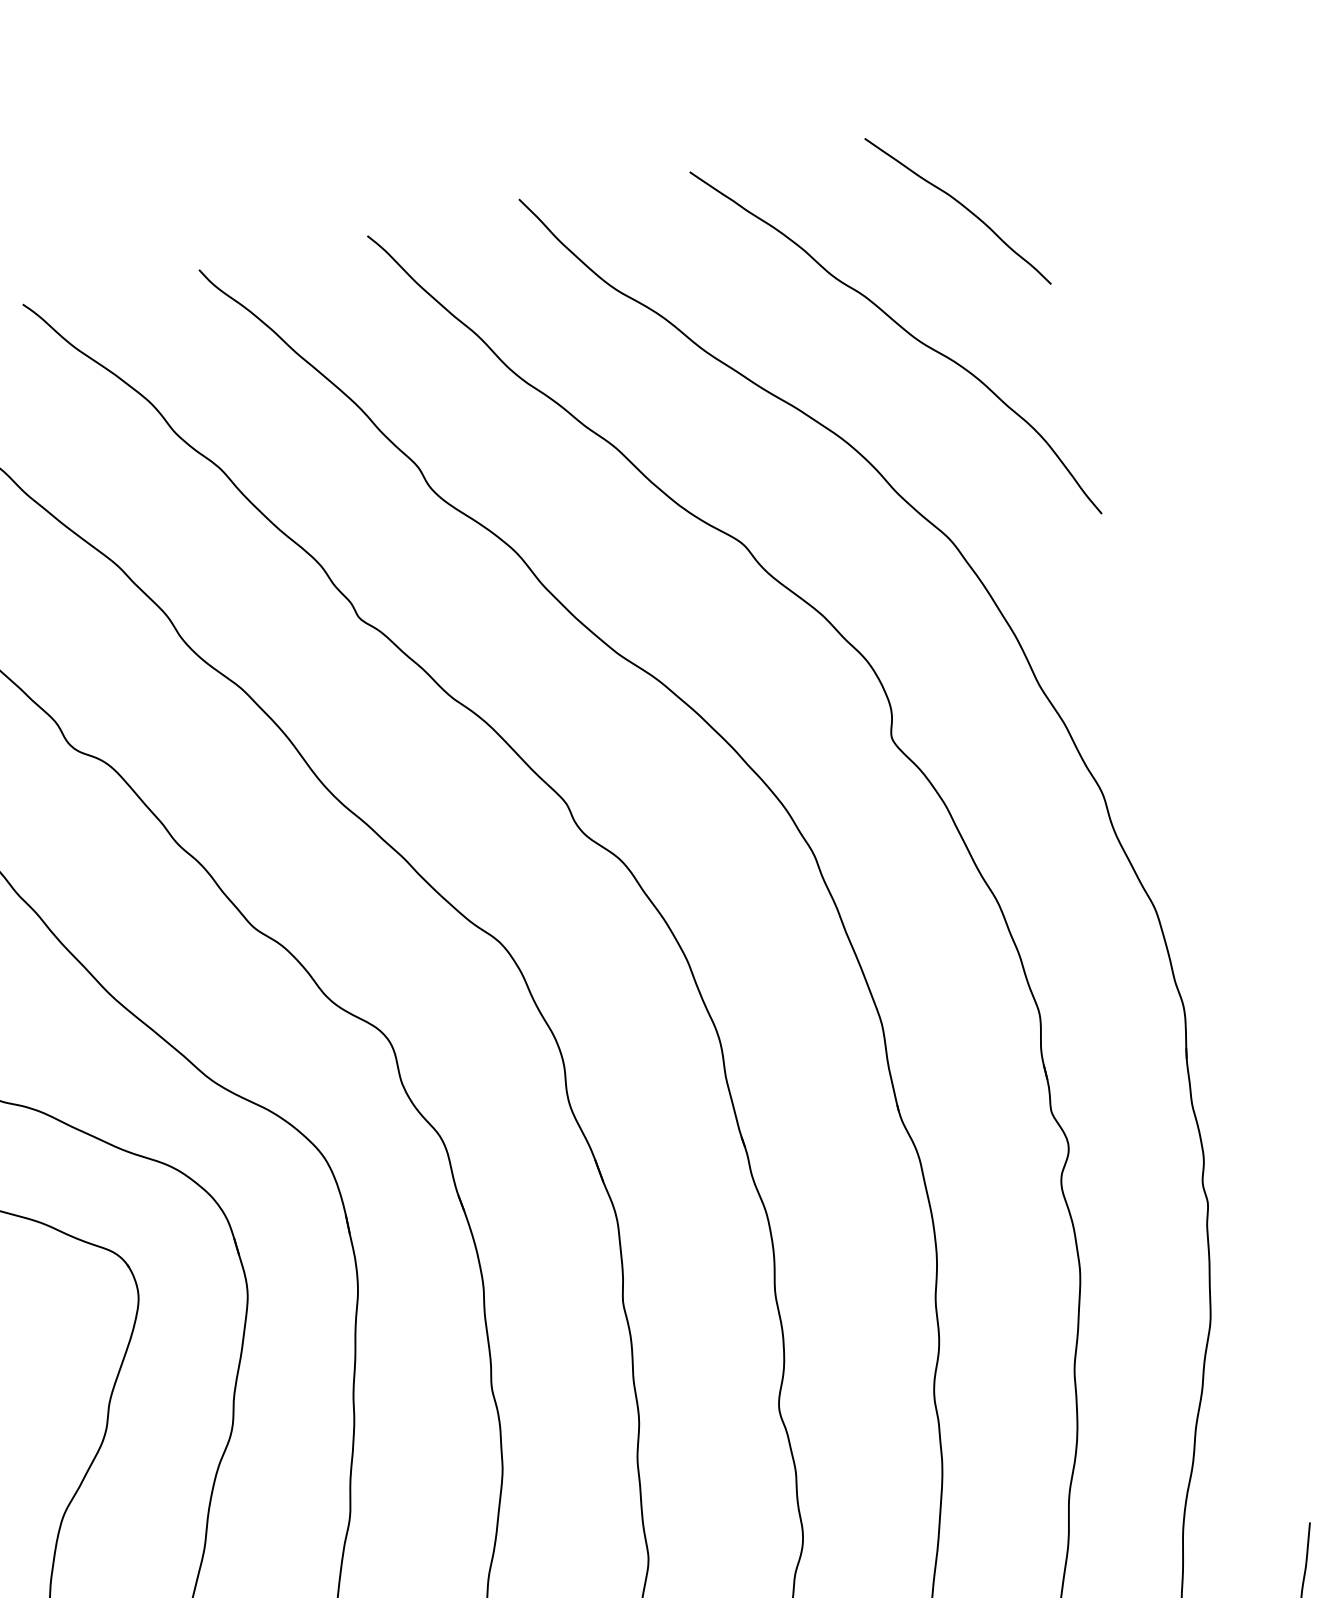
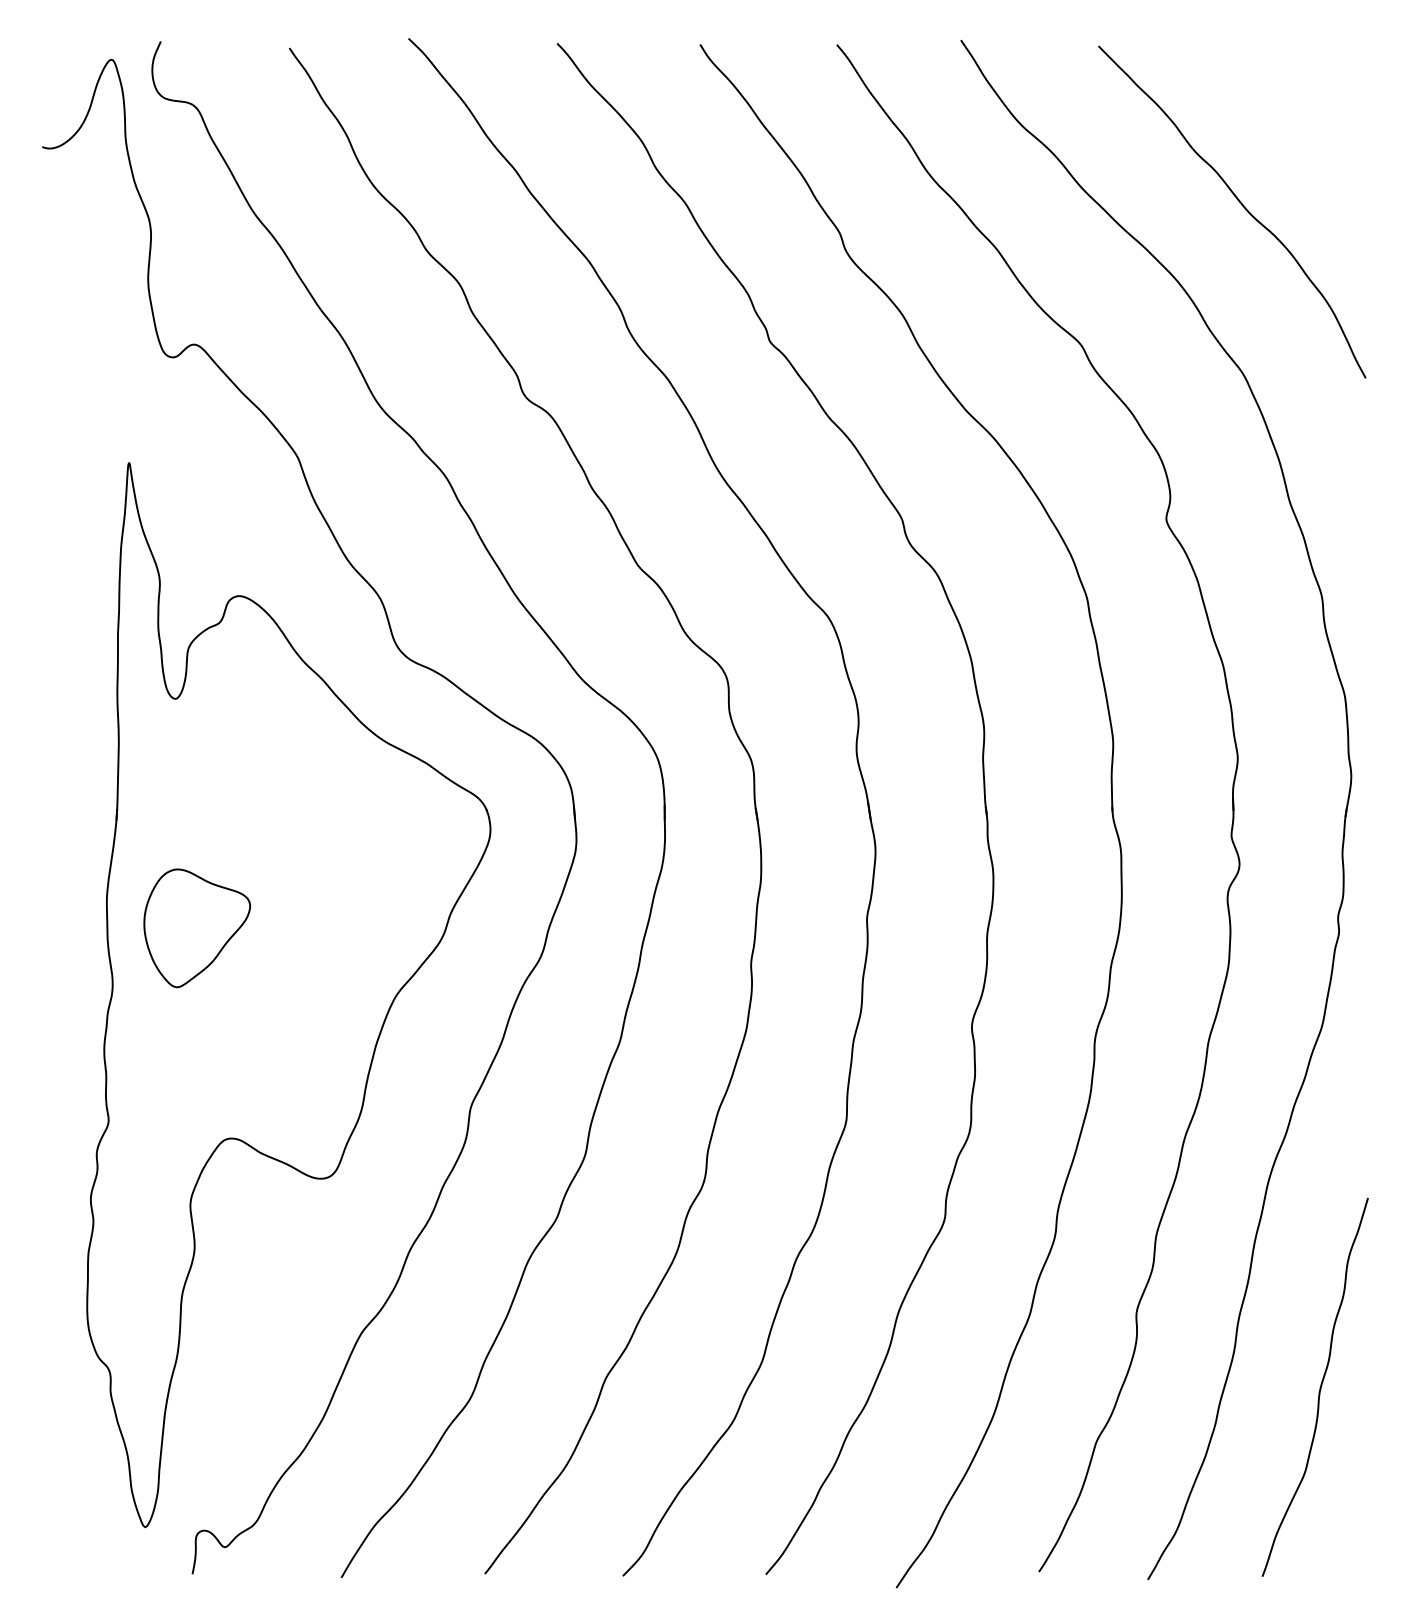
curve: (962, 206) -> (1305, 116), removed

